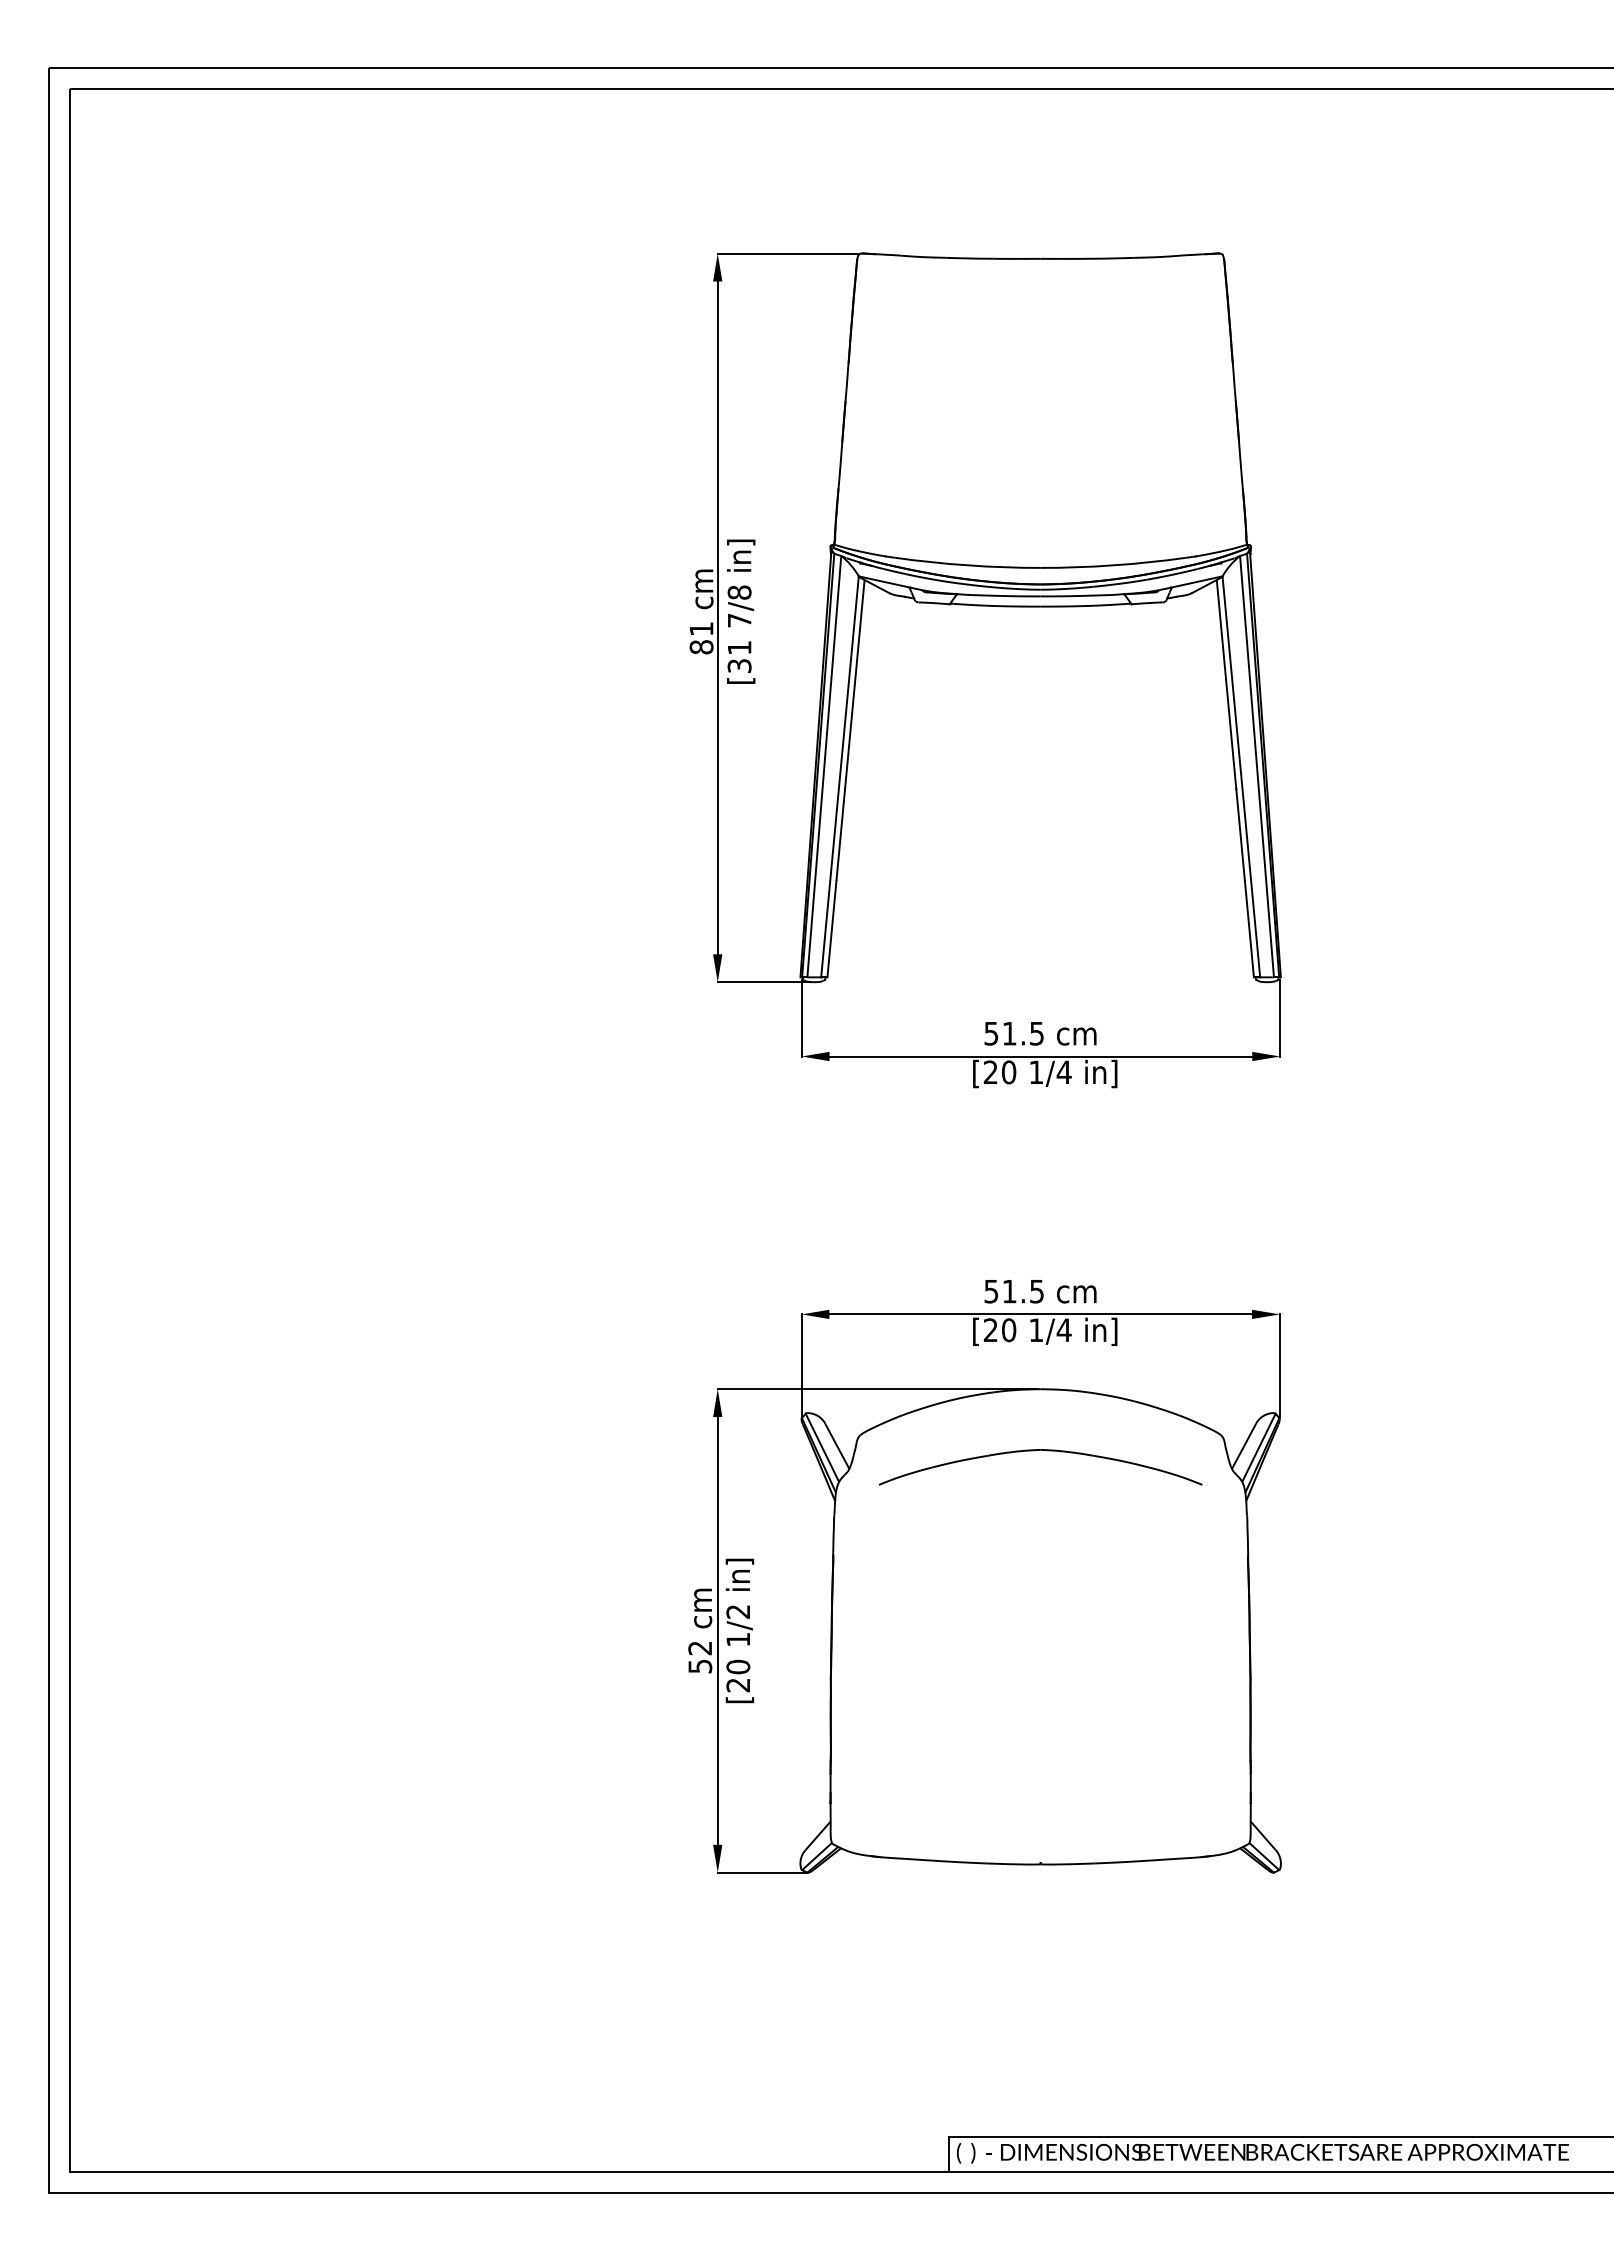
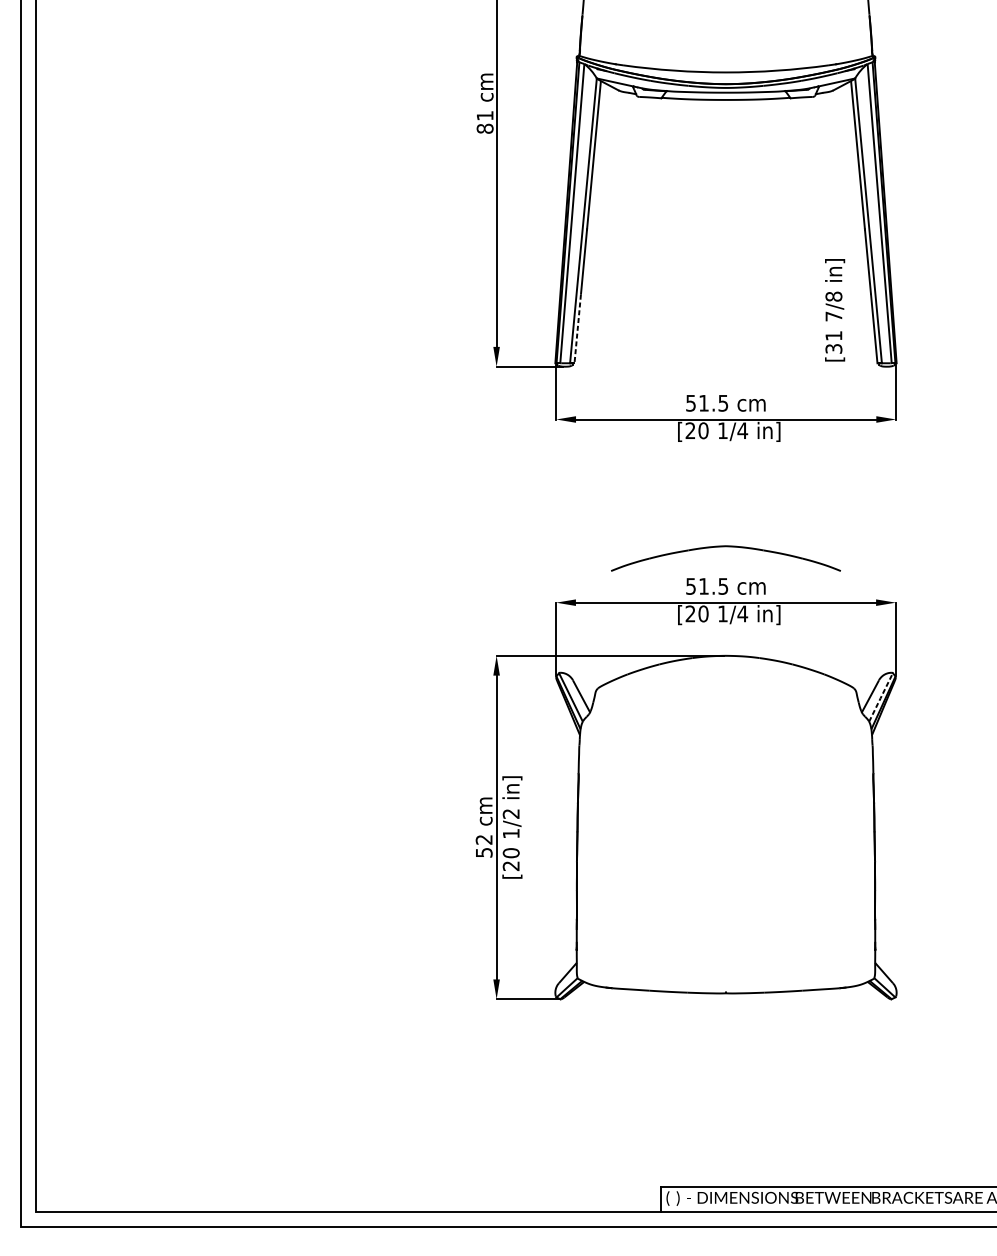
text: (741, 611) -> (835, 310), moved
line: (831, 929) -> (577, 329), solid -> dashed
line: (1258, 1449) -> (880, 698), solid -> dashed
part: (1040, 1450) -> (725, 546), moved

